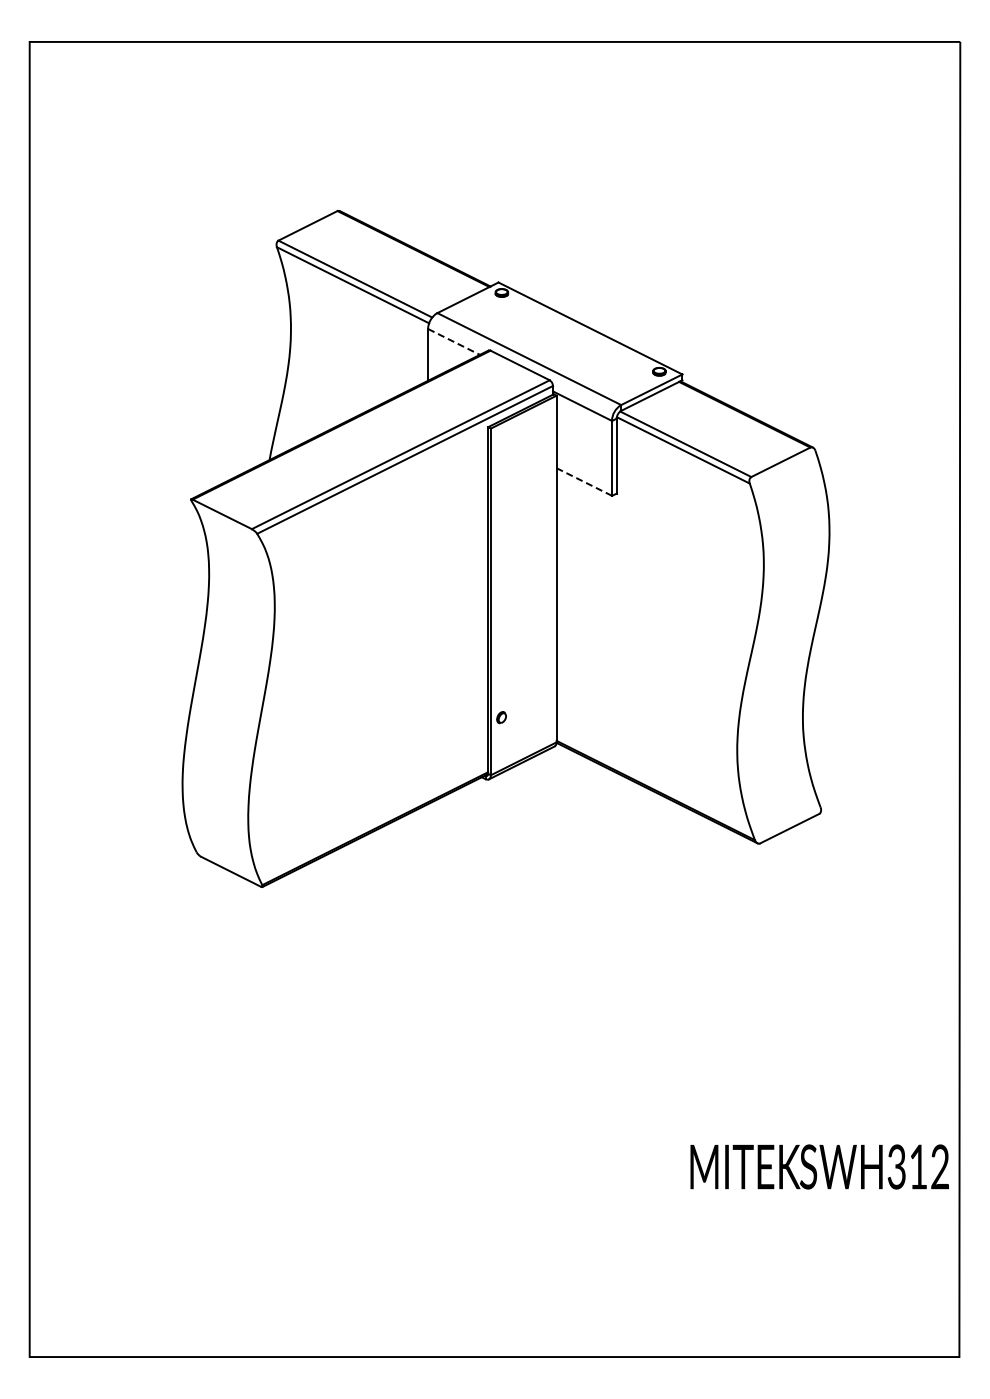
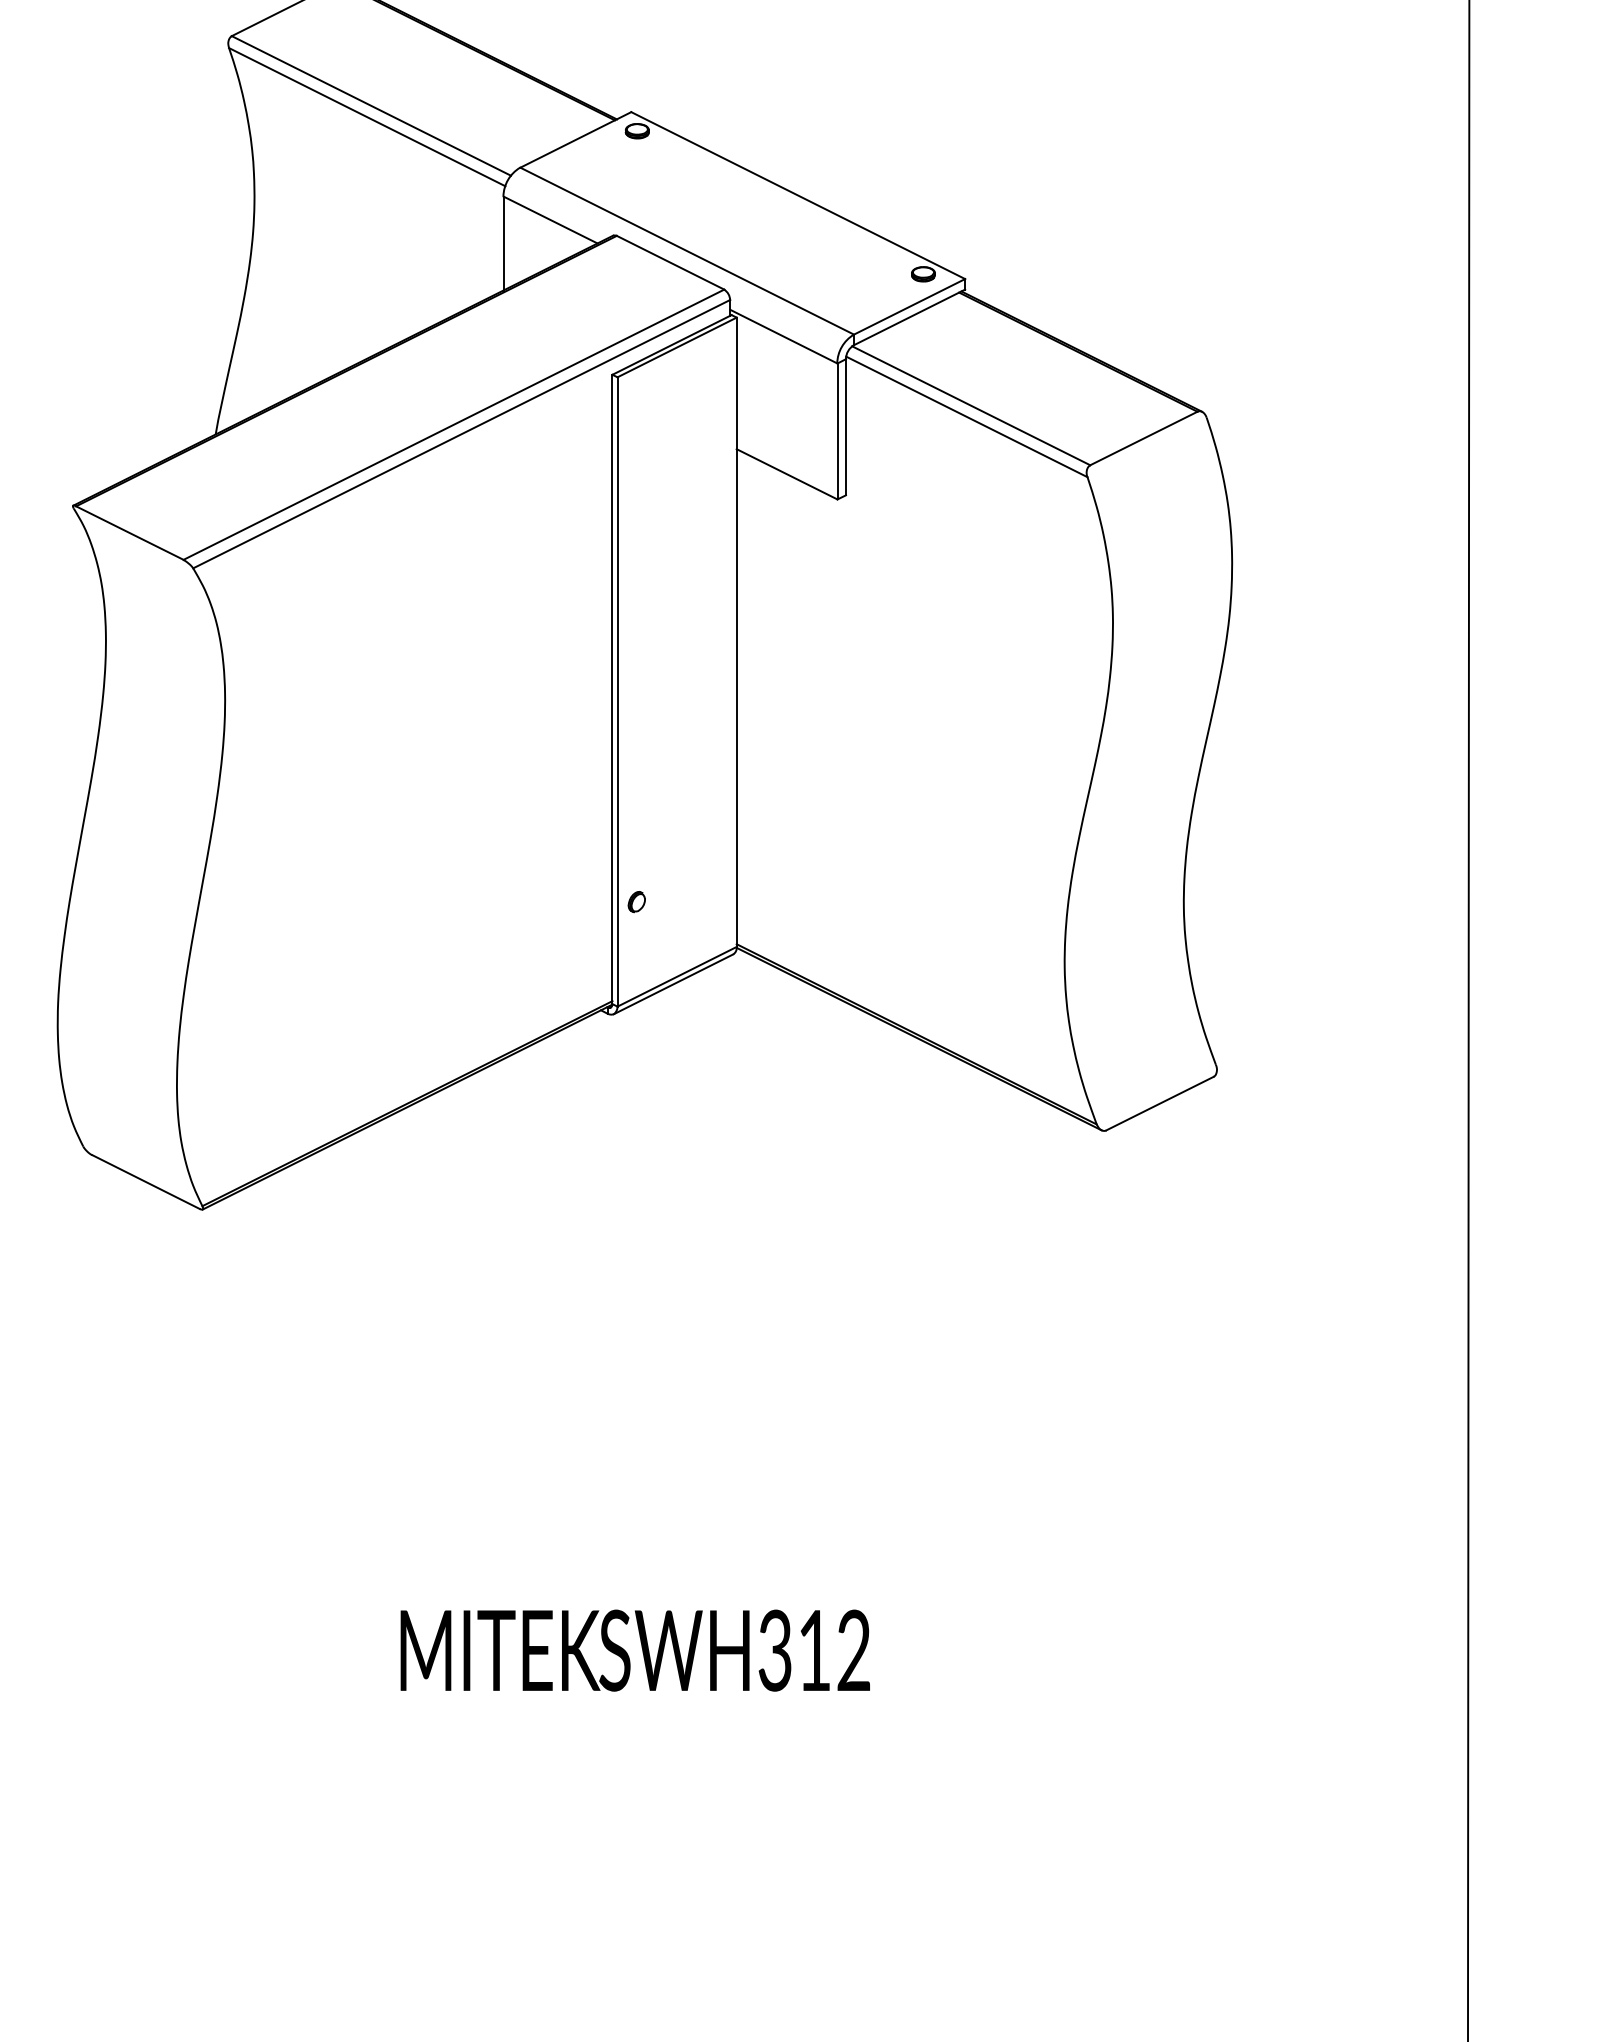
line: (454, 341) -> (551, 219), dashed -> solid
line: (584, 482) -> (787, 475), dashed -> solid
text: (819, 1166) -> (634, 1649), moved

